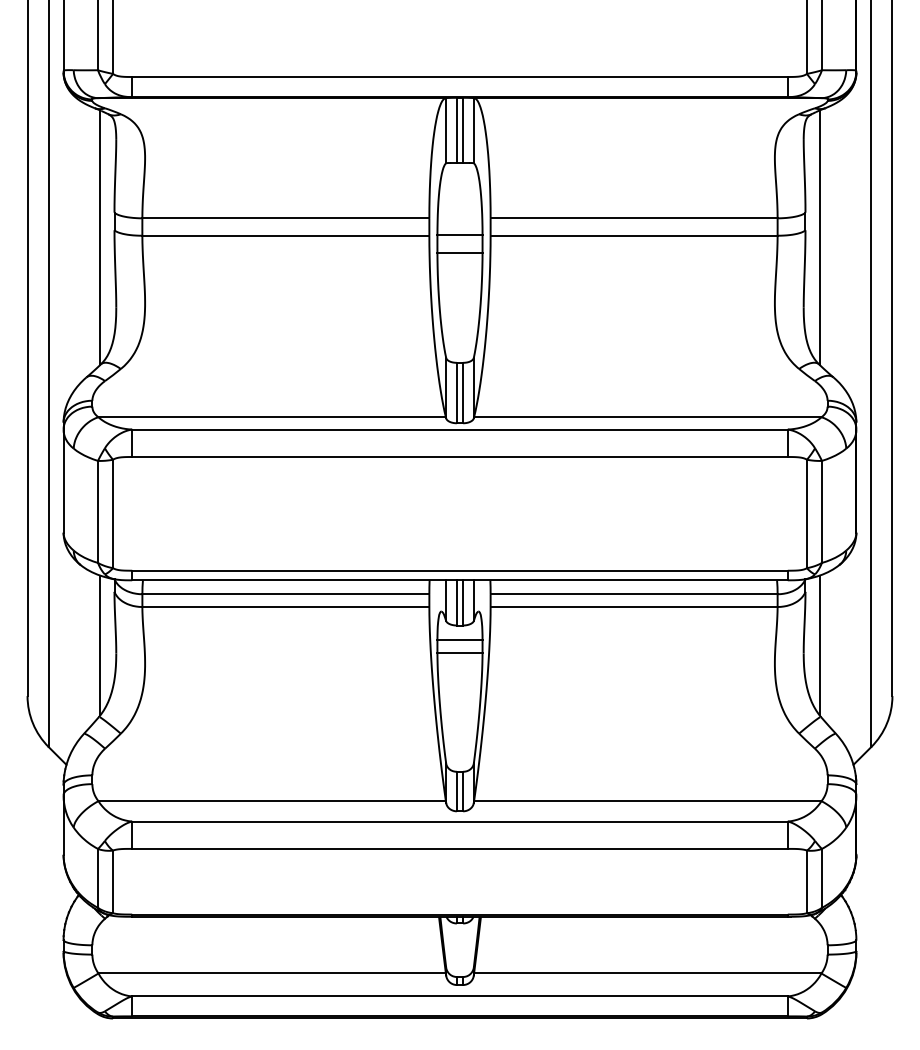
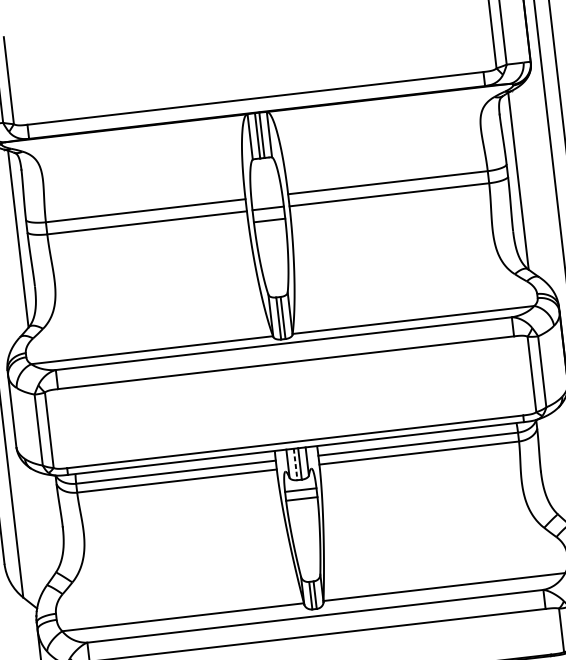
line: (456, 602) -> (295, 464), solid -> dashed
line: (100, 645) -> (51, 522), removed
line: (819, 645) -> (551, 464), removed

